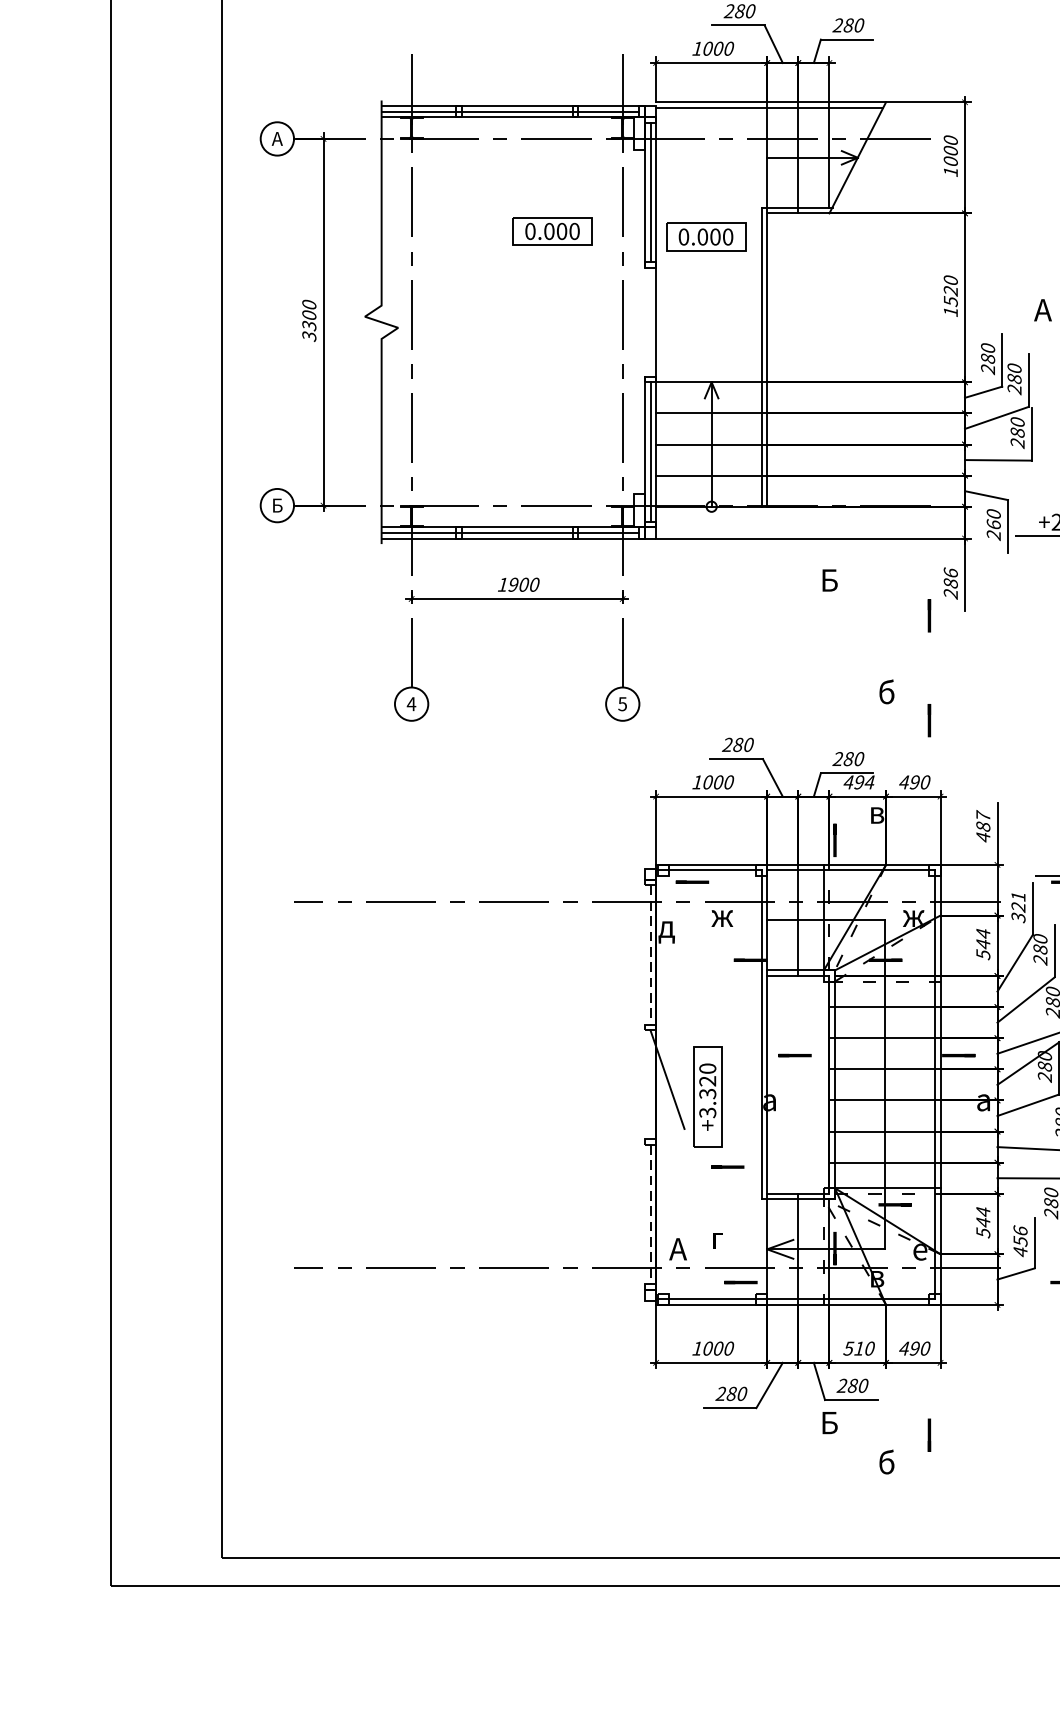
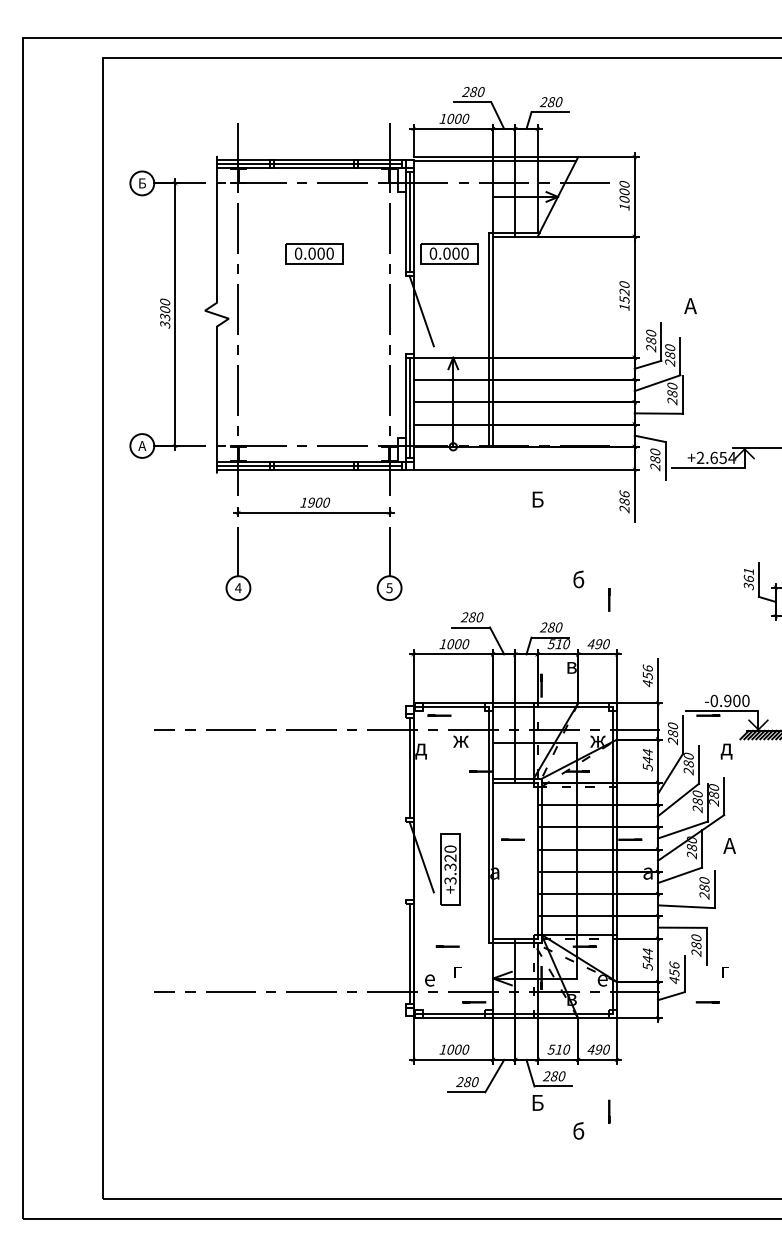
text: (277, 139) -> (142, 183), А -> Б
part: (552, 231) -> (314, 253), moved
line: (667, 316) -> (421, 310), added
text: (277, 504) -> (142, 445), Б -> А
text: (994, 524) -> (655, 459), 260 -> 280
line: (929, 615) -> (609, 524), removed
text: (858, 782) -> (558, 644), 494 -> 510
text: (982, 820) -> (647, 671), 487 -> 456
text: (1019, 907) -> (673, 733), 321 -> 280
line: (650, 954) -> (409, 767), dashed -> solid
line: (727, 1166) -> (447, 946), moved
line: (650, 1214) -> (409, 953), dashed -> solid
text: (678, 1249) -> (429, 978), А -> е

